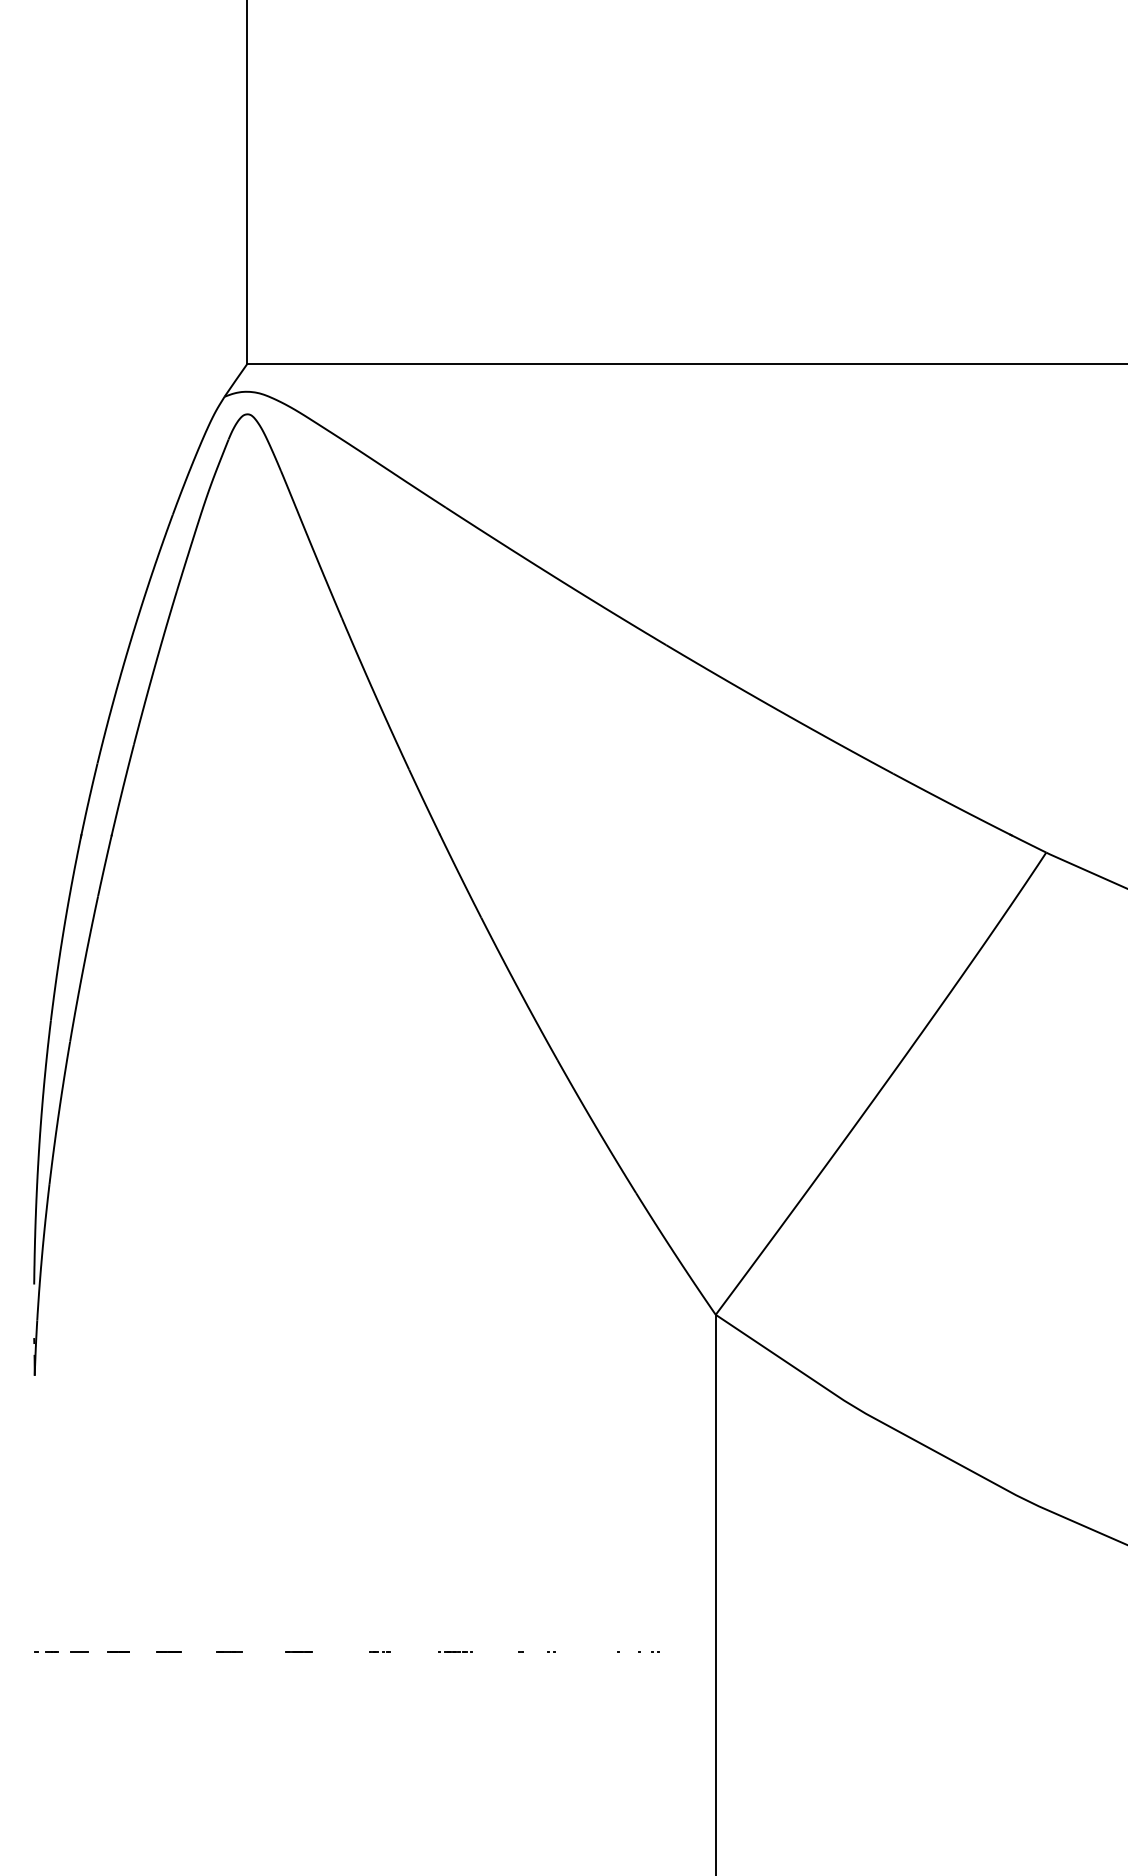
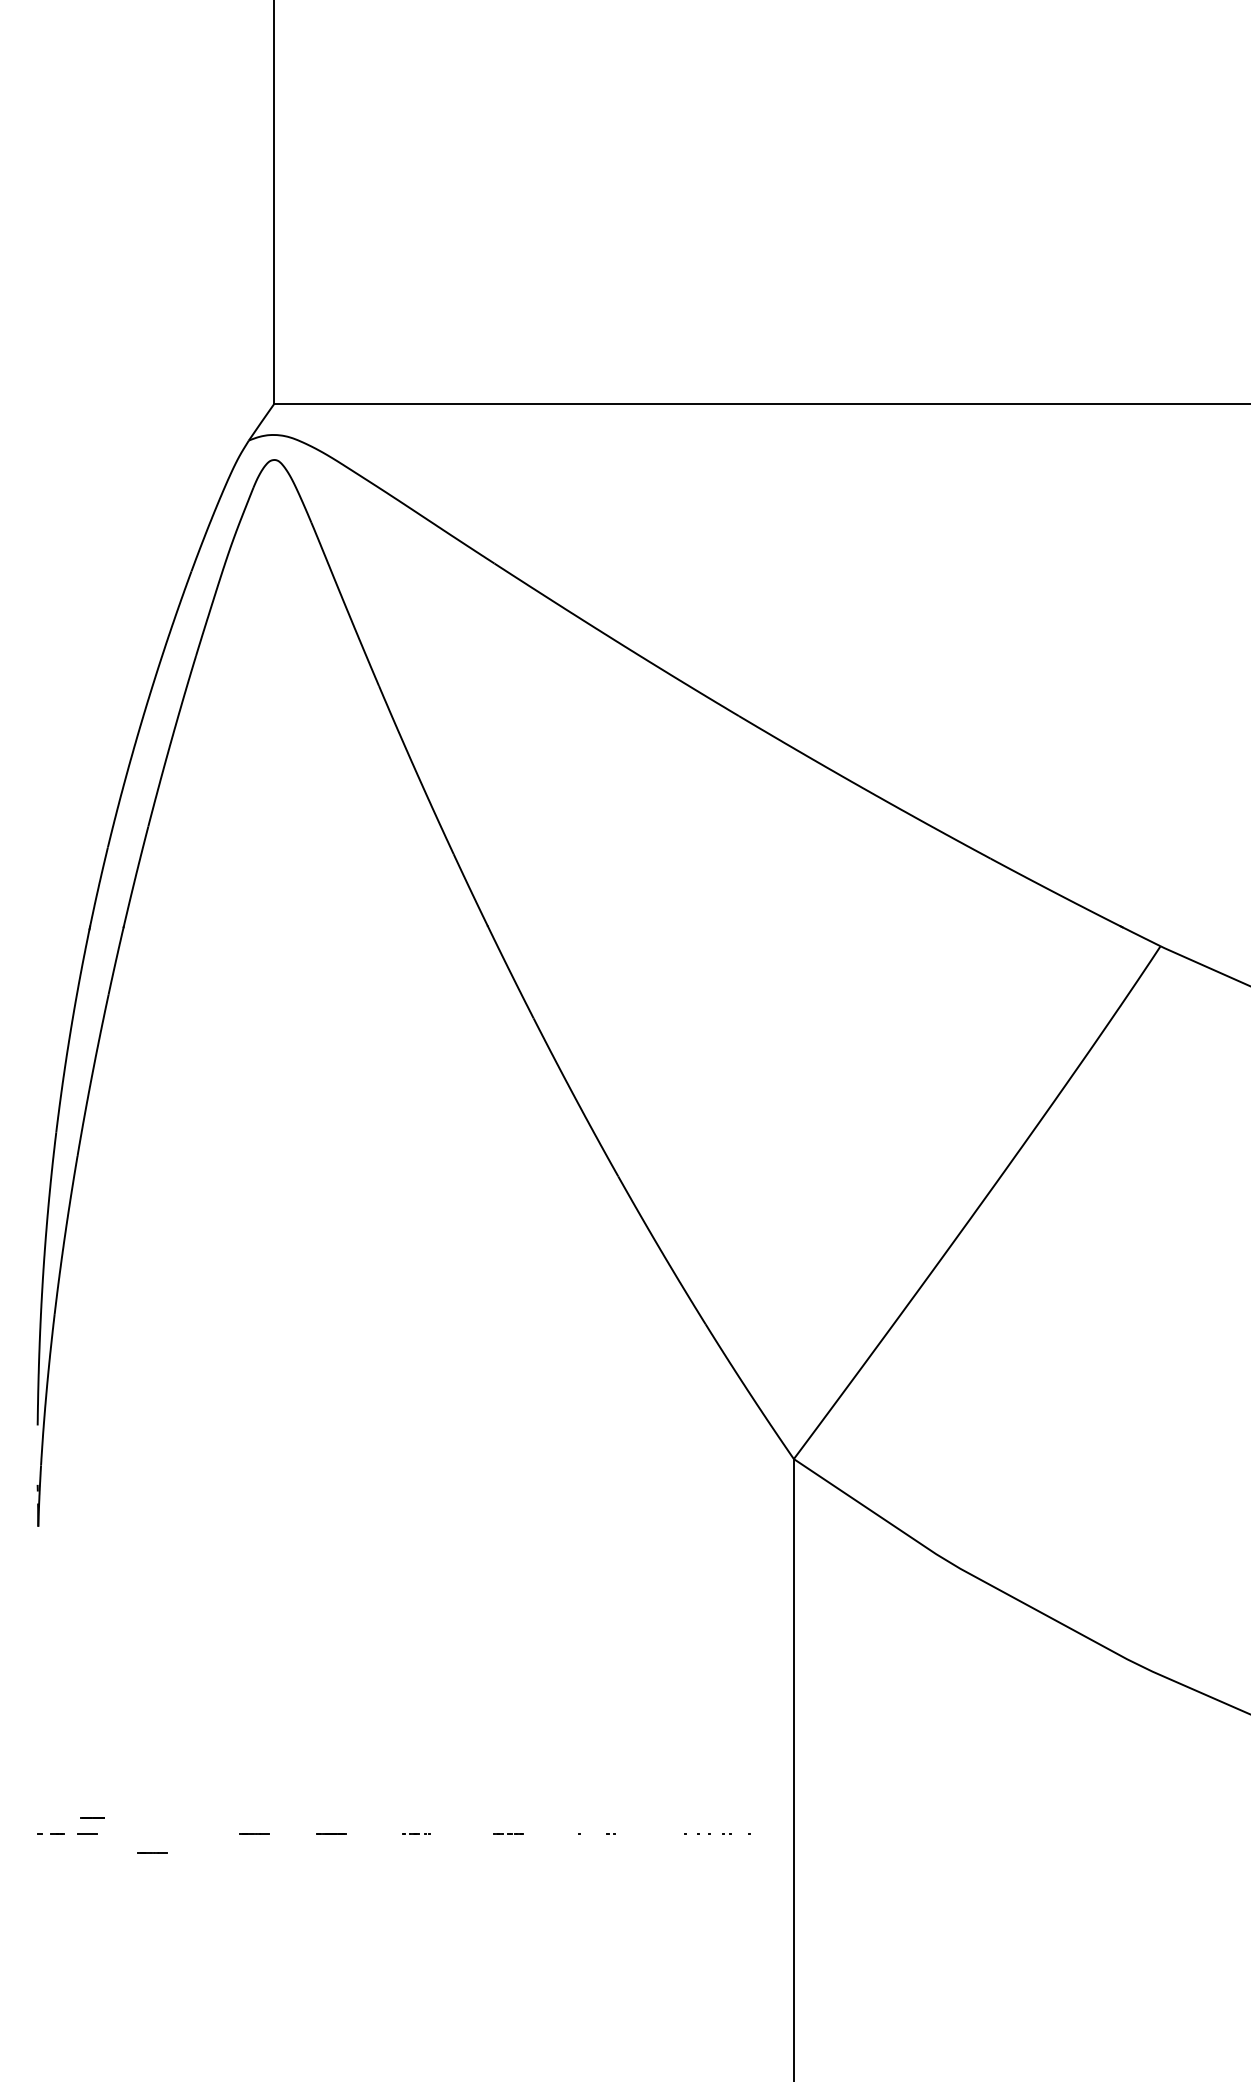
line: (118, 1652) -> (92, 1817), moved
line: (168, 1652) -> (186, 1833), removed
line: (137, 1669) -> (152, 1852), added

